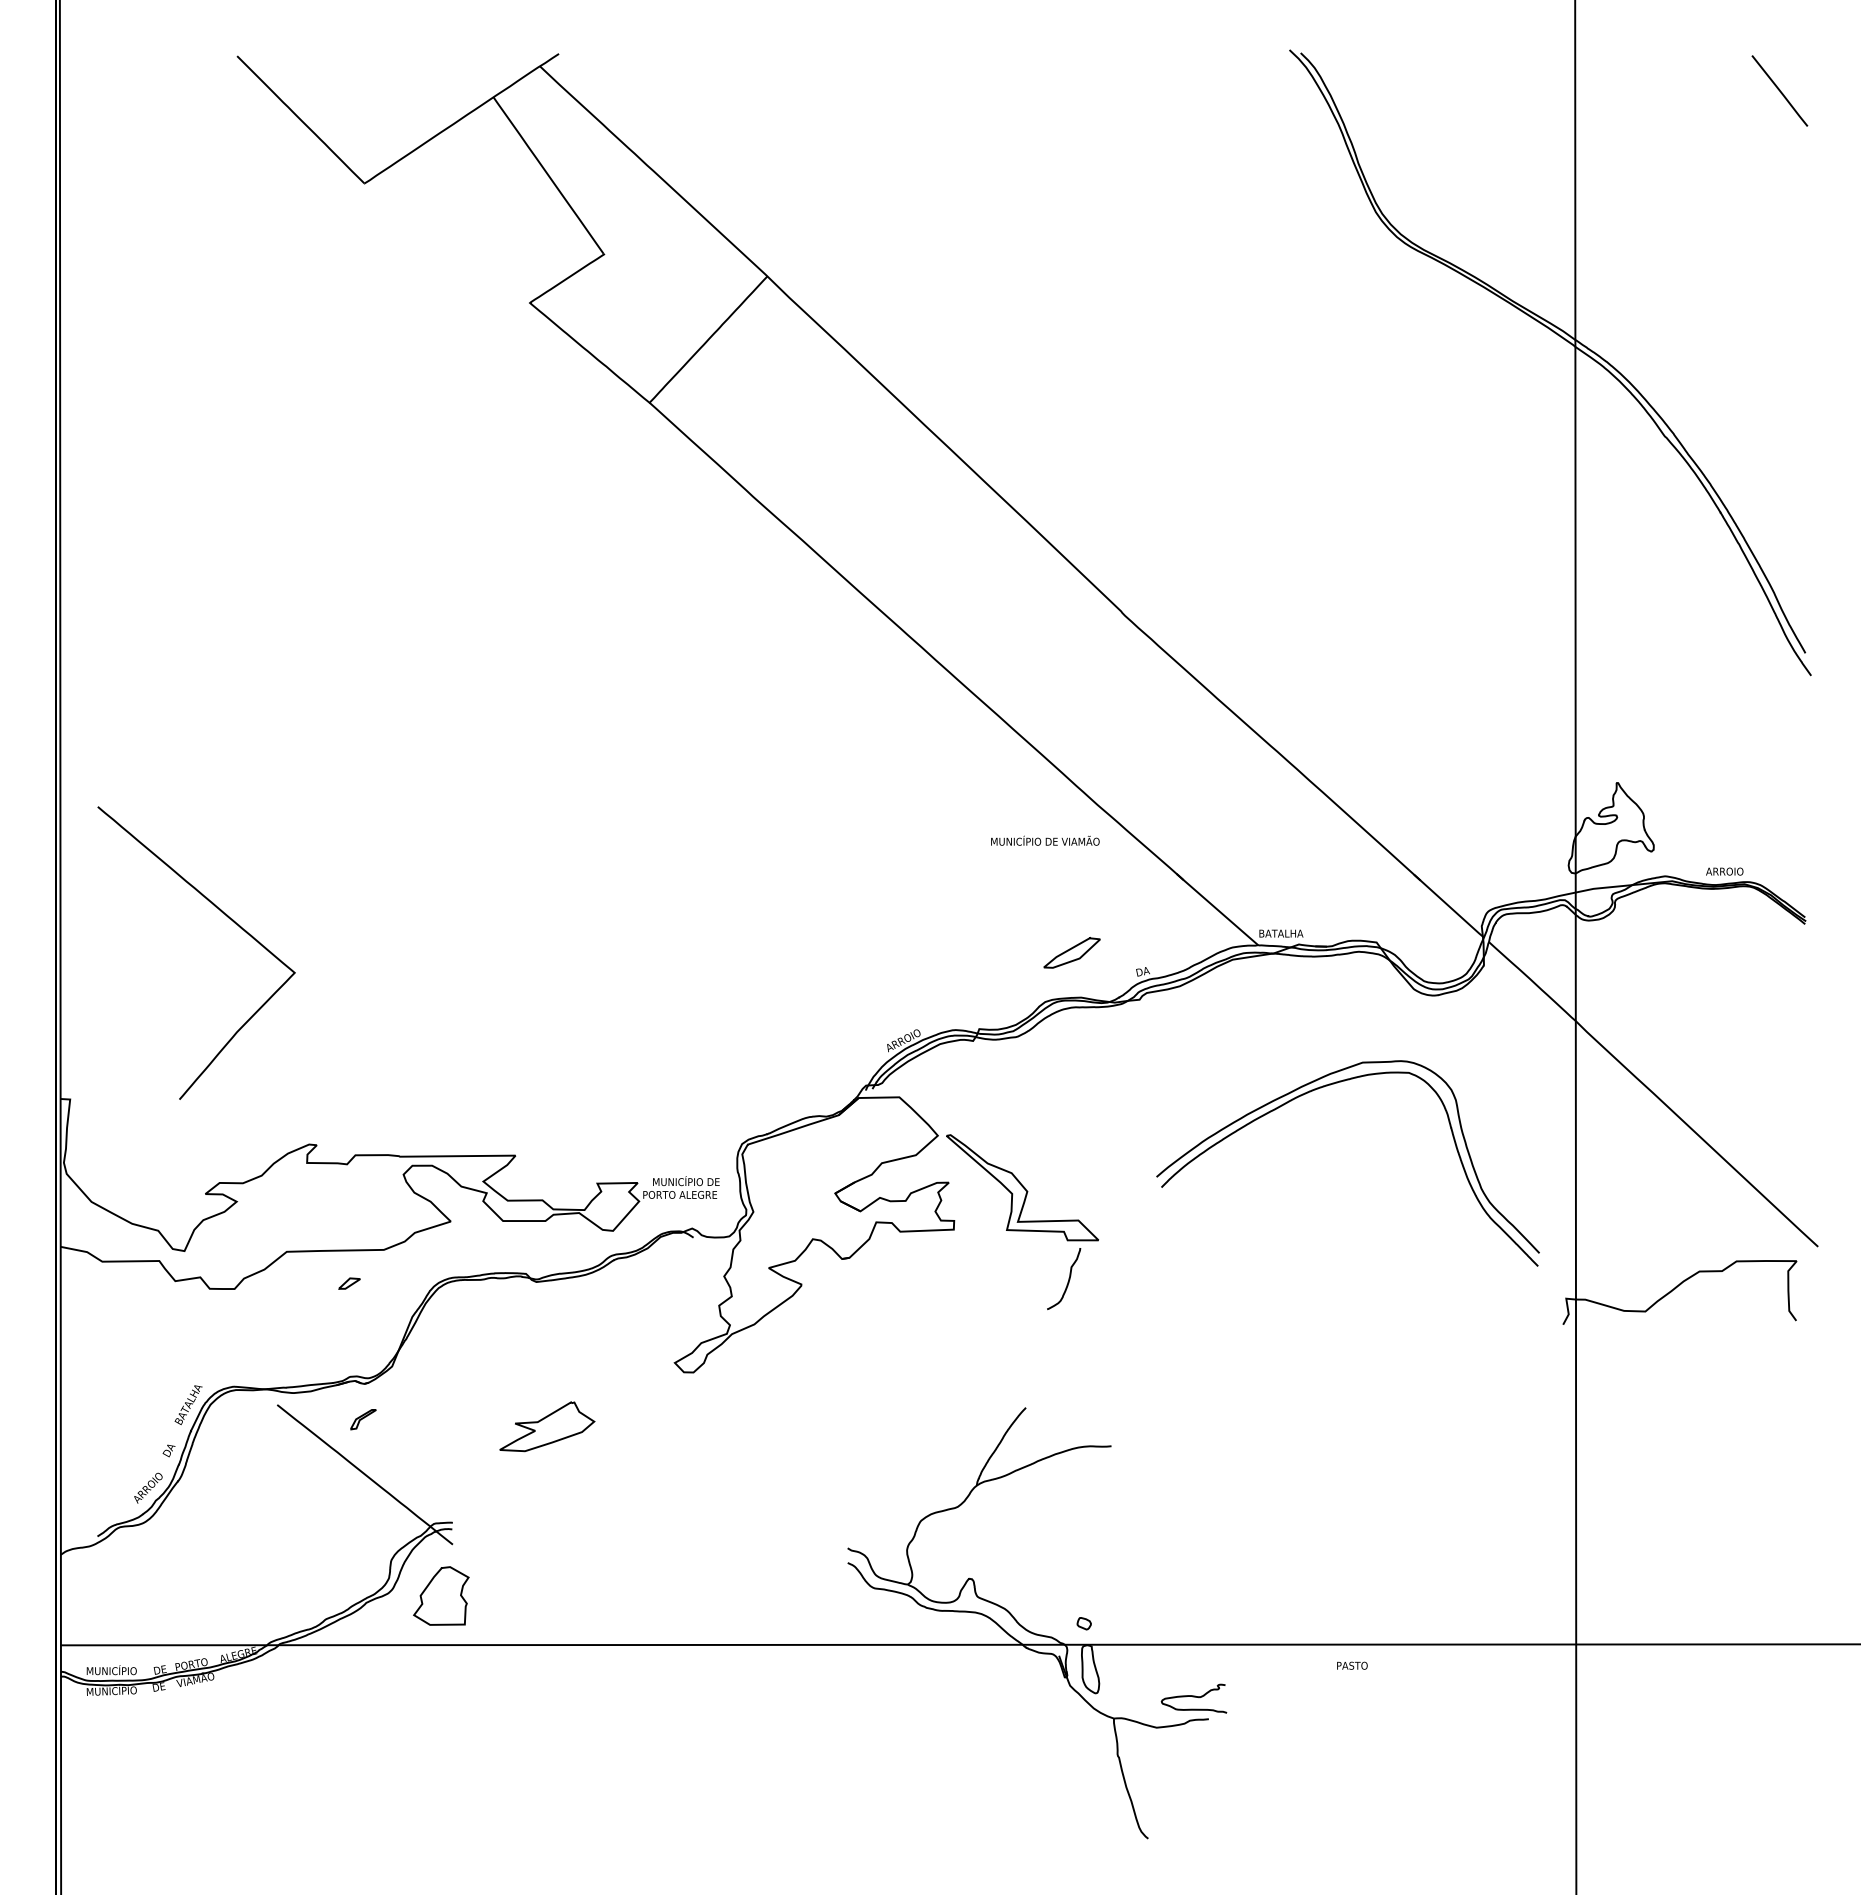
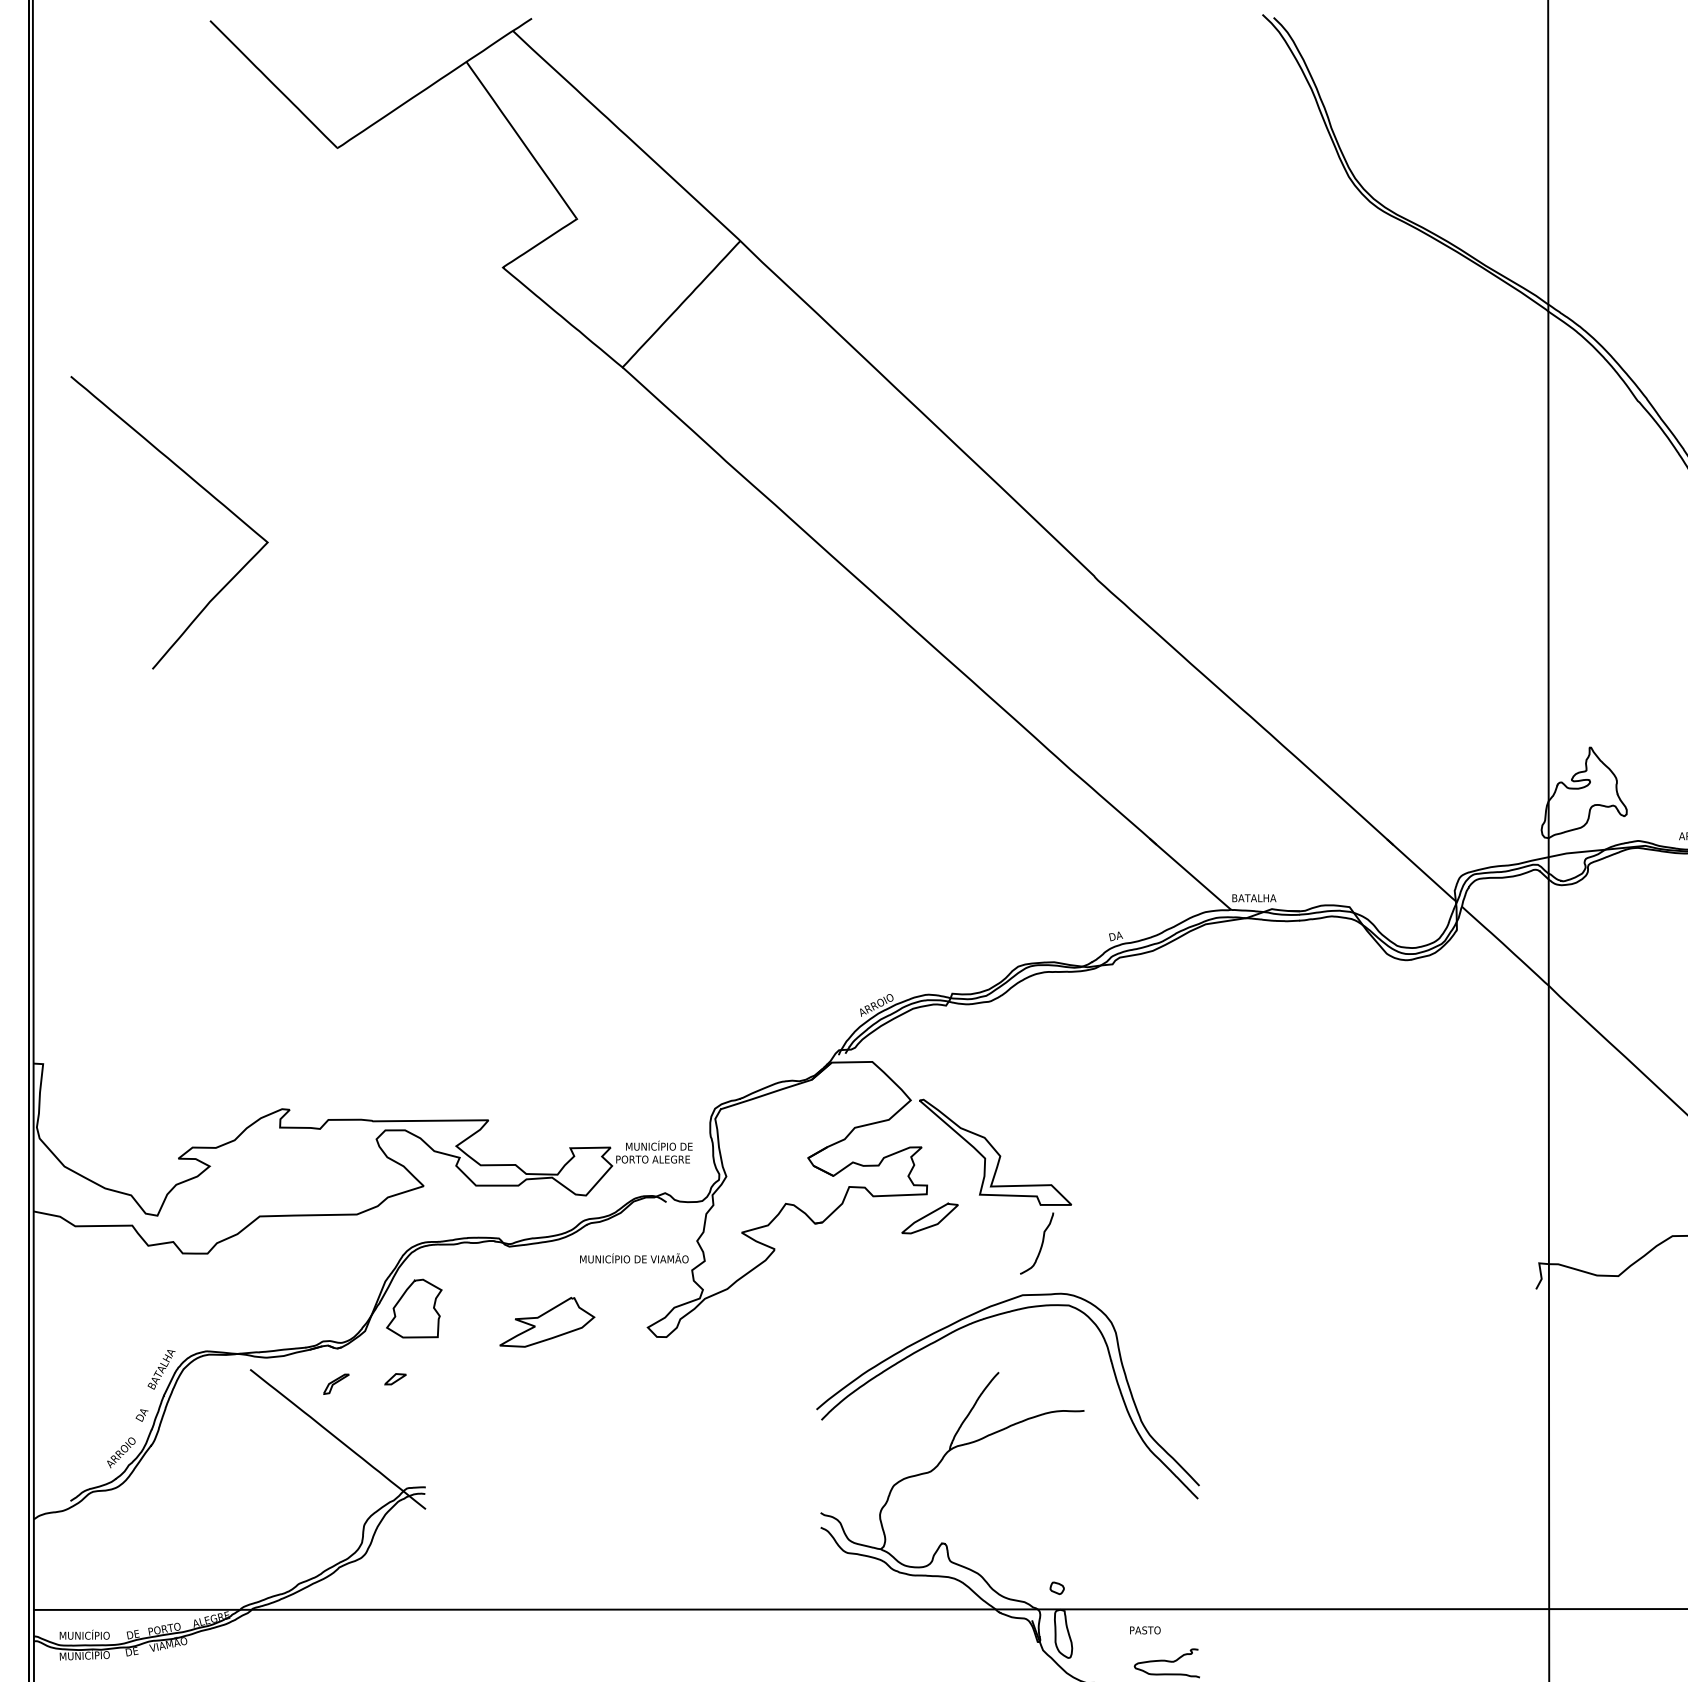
text: (1045, 840) -> (634, 1258), moved
curve: (228, 918) -> (201, 488), moved
part: (1071, 952) -> (929, 1218), moved
part: (1321, 1088) -> (981, 1321), moved
part: (349, 1283) -> (395, 1379), moved
part: (547, 1426) -> (547, 1322), moved
part: (441, 1595) -> (414, 1308), moved
text: (1352, 1665) -> (1145, 1630), moved

